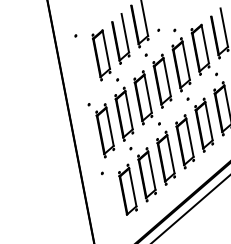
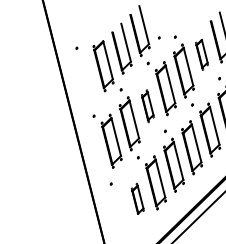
part: (200, 49) -> (202, 54), size x0.6
part: (143, 97) -> (147, 105), size x0.6
part: (127, 189) -> (137, 198), size x0.6

